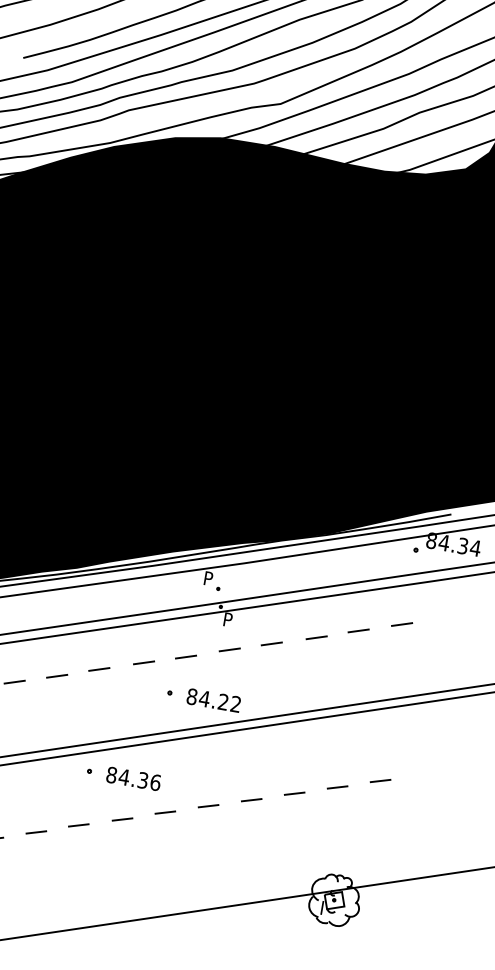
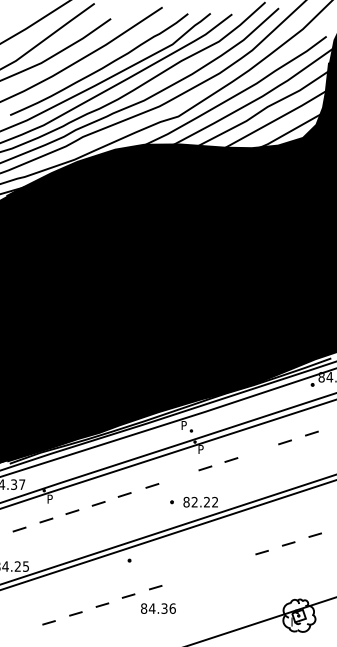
line: (317, 636) -> (259, 450), removed
line: (186, 656) -> (178, 477), removed
text: (204, 697) -> (194, 501), 84.22 -> 82.22
text: (133, 778) -> (158, 608), moved
line: (251, 798) -> (235, 560), removed
line: (208, 805) -> (208, 569), removed
line: (164, 812) -> (181, 578), removed

